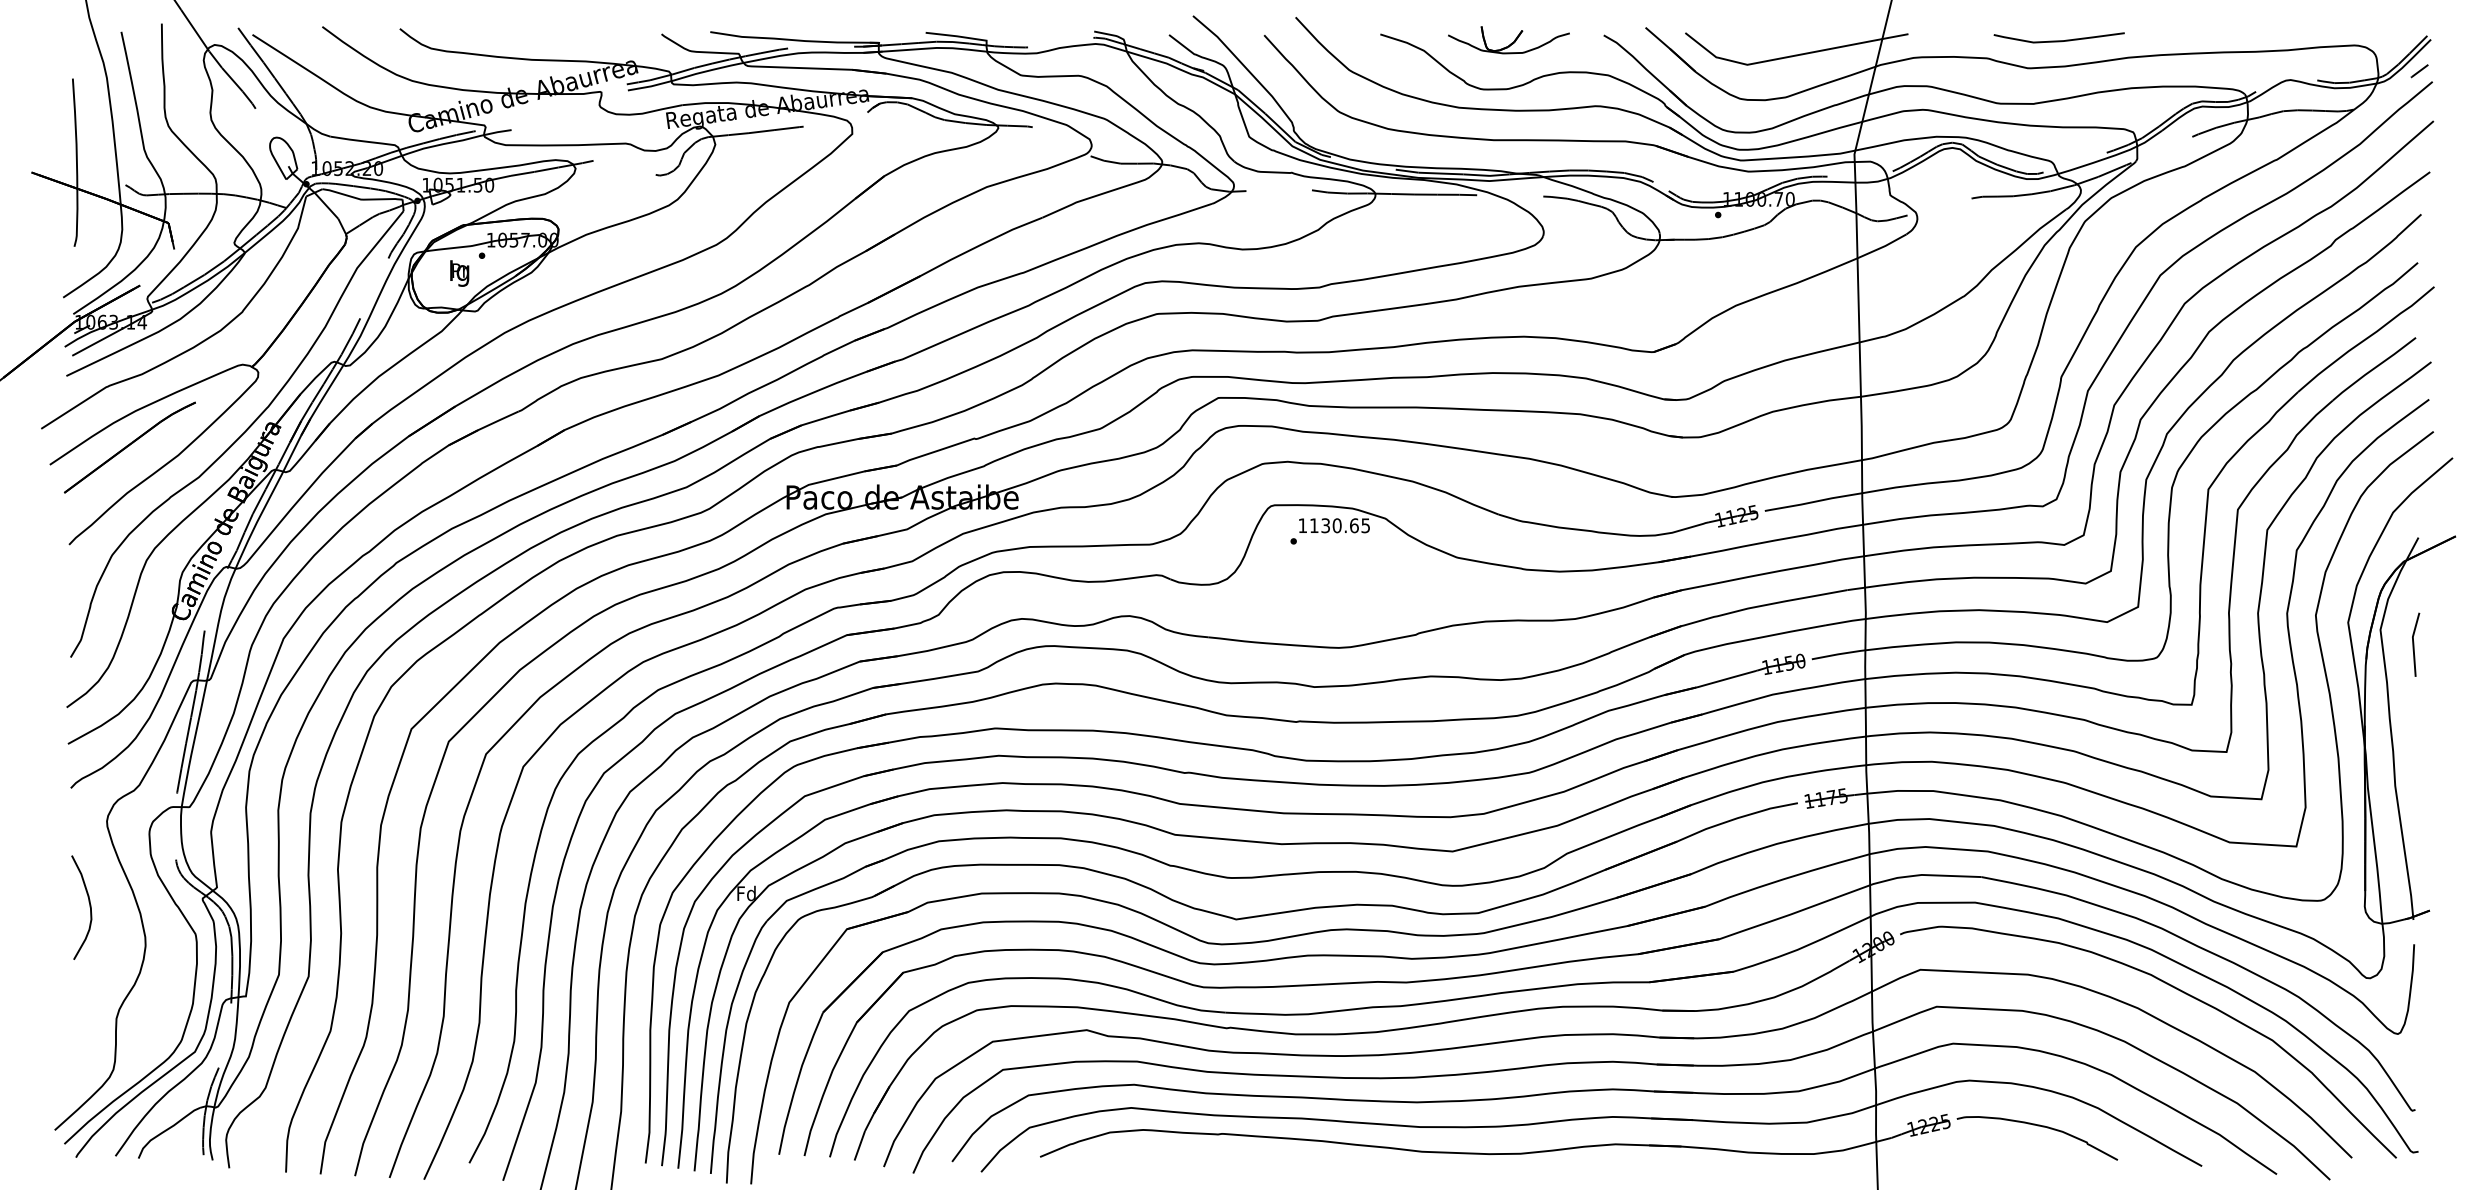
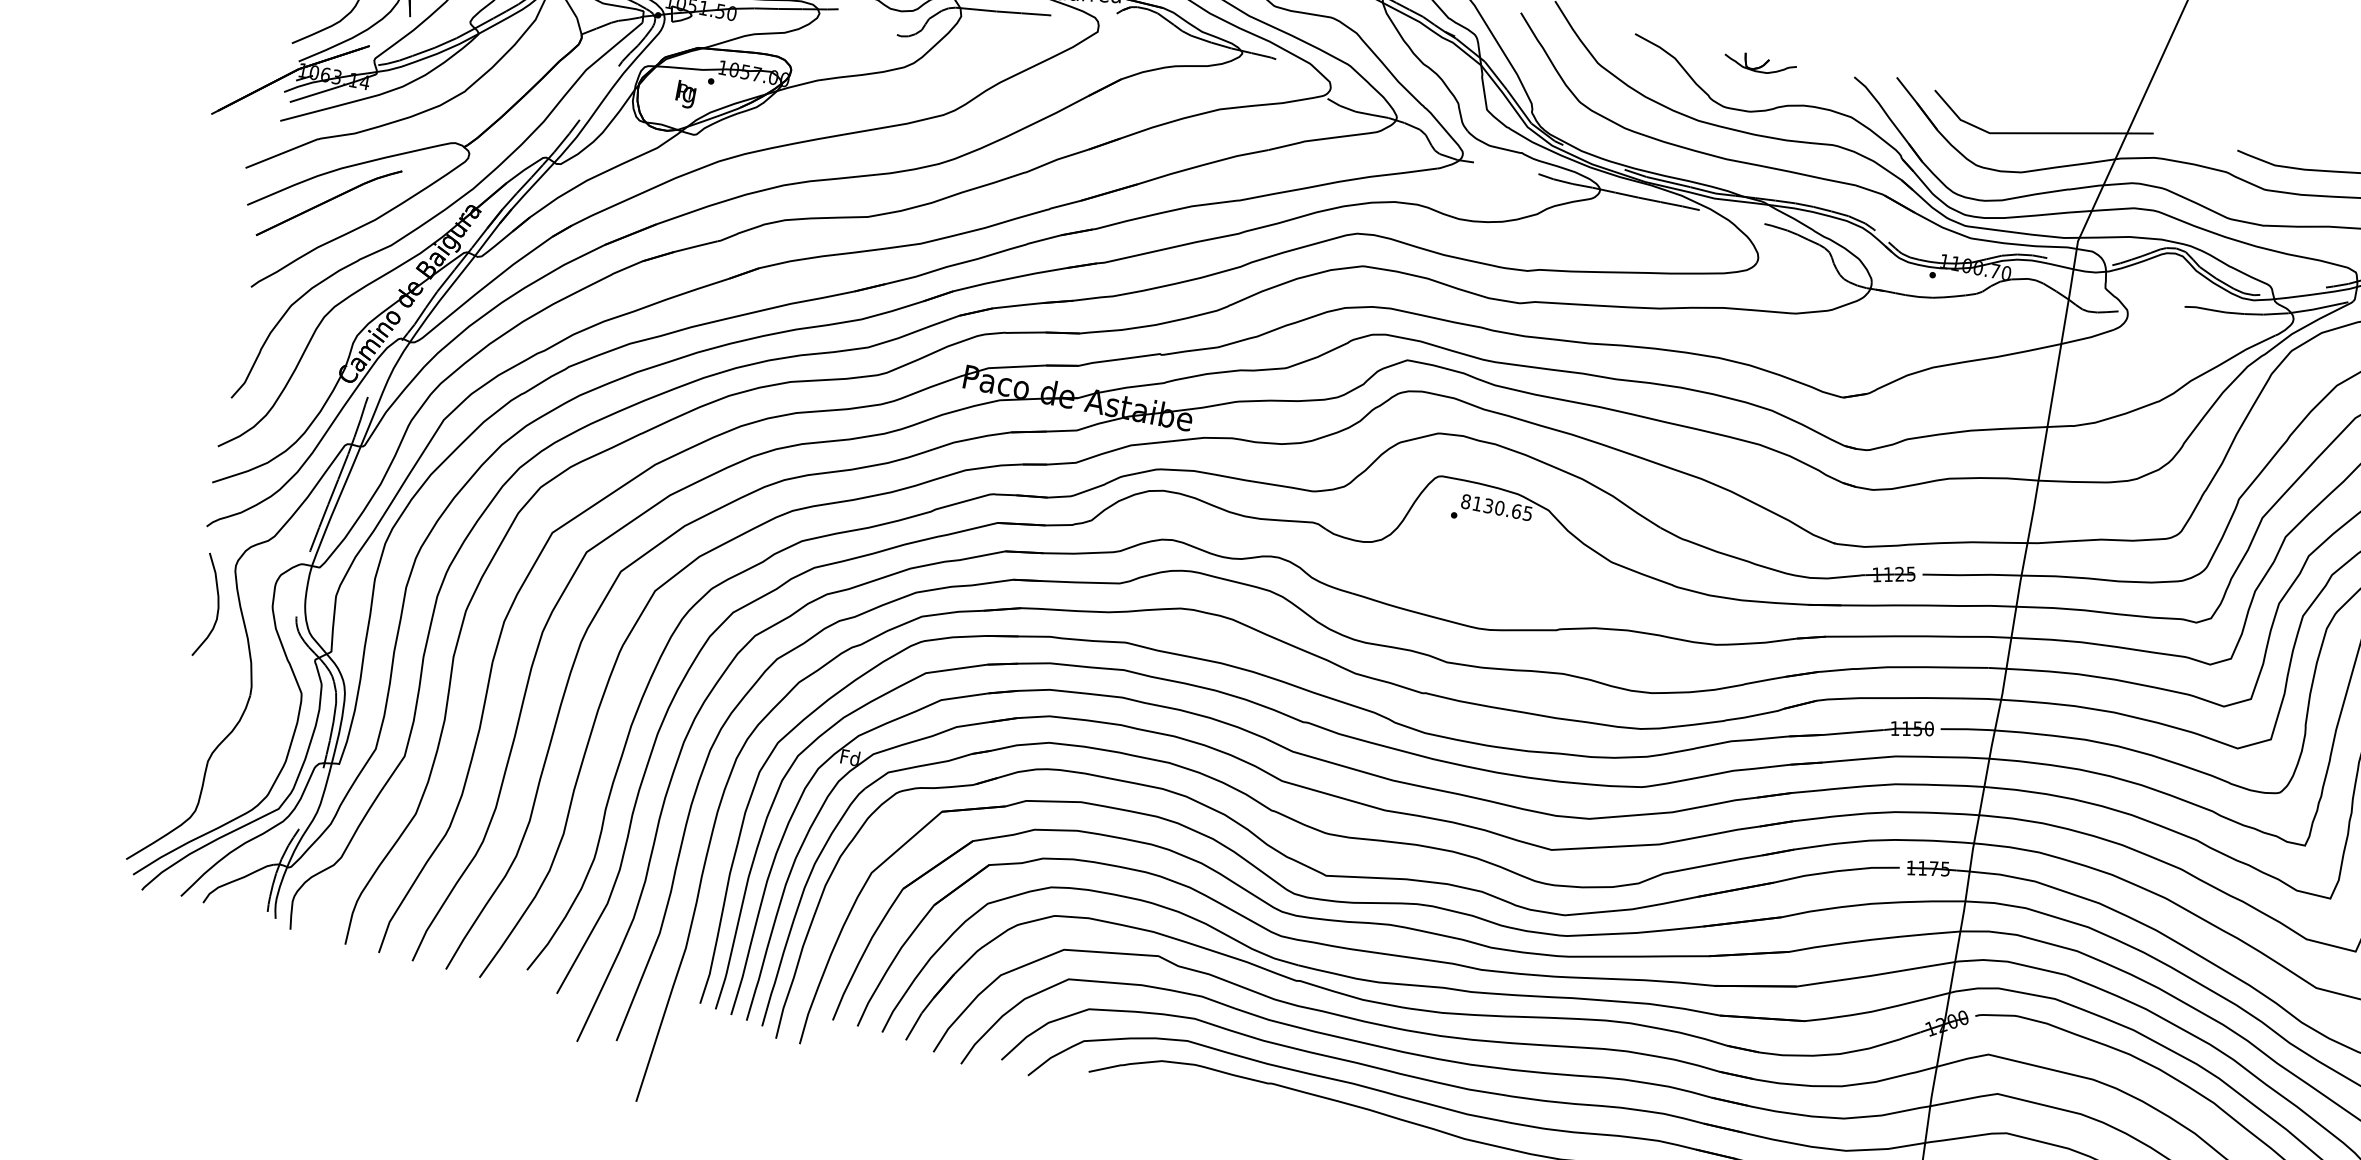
part: (1508, 40) -> (1759, 64), size x0.6
text: (1302, 525) -> (1465, 501), 1130.65 -> 8130.65
curve: (89, 907) -> (217, 607), moved

